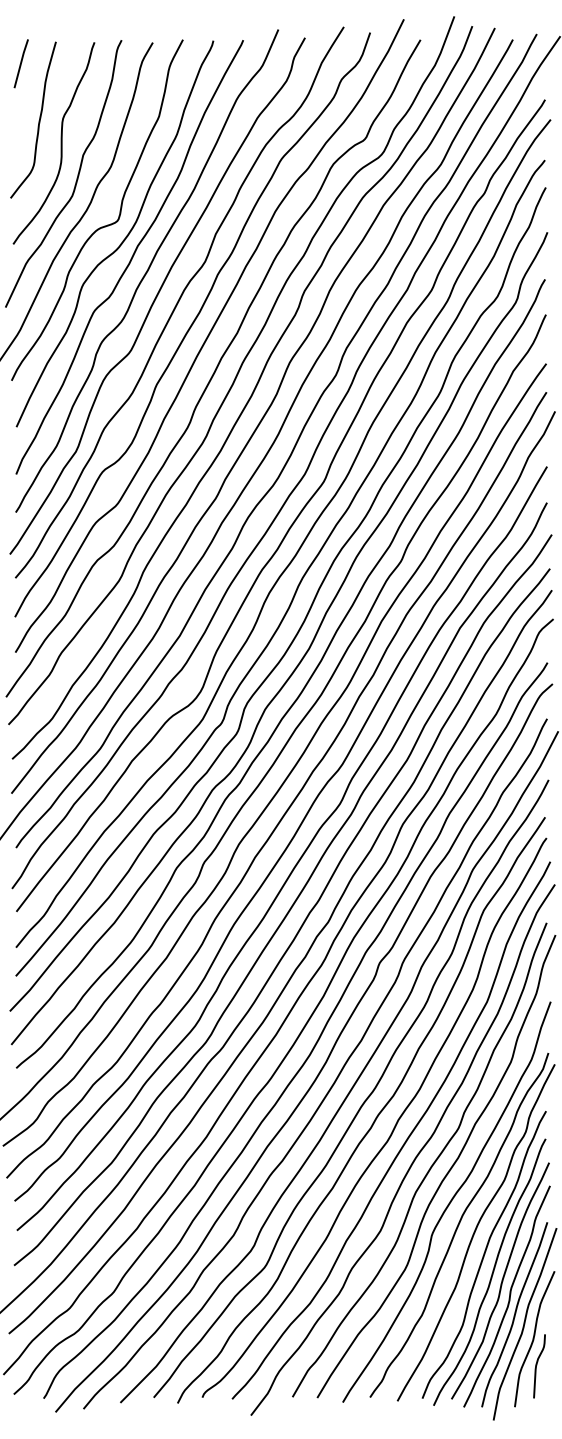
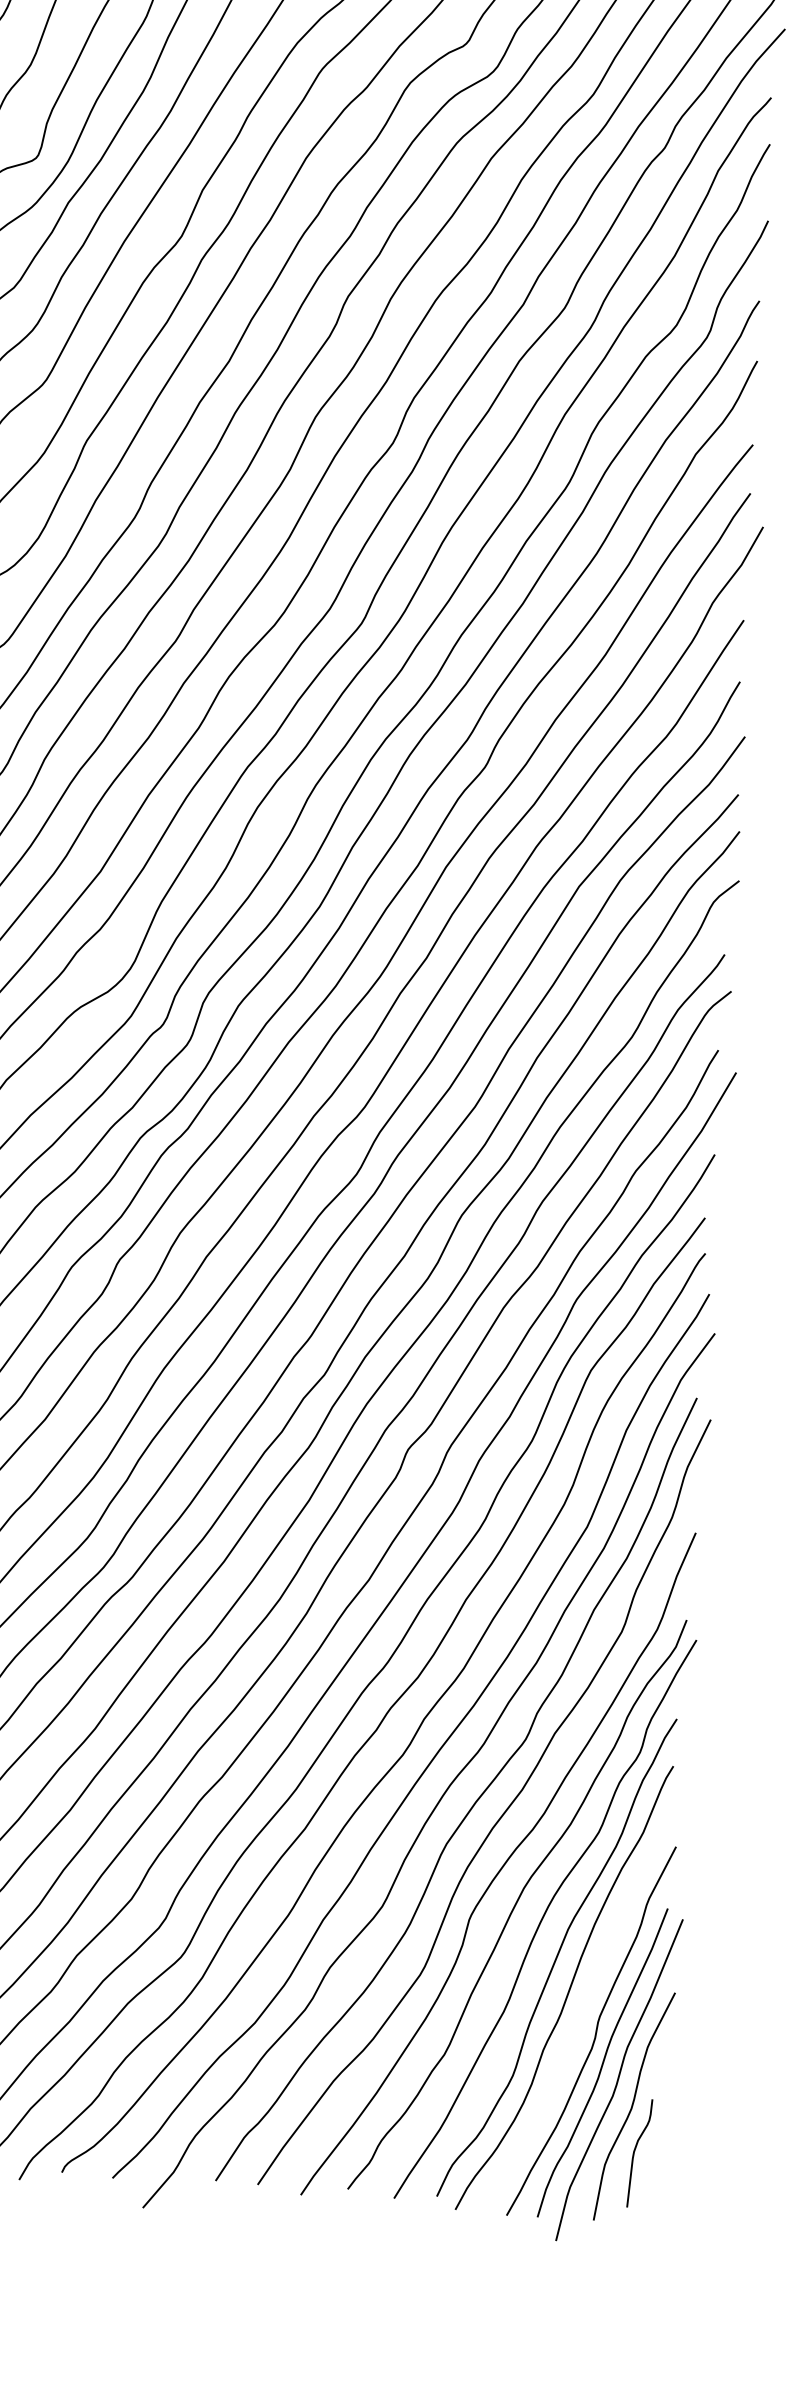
curve: (501, 1280) -> (583, 2003), removed

